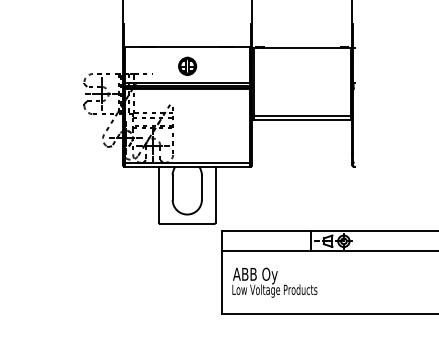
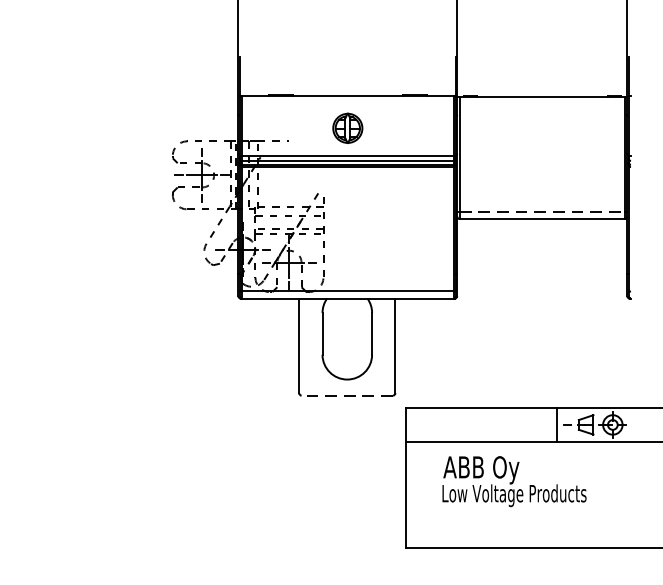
line: (302, 115) -> (542, 211), solid -> dashed
line: (187, 224) -> (347, 396), solid -> dashed
text: (274, 282) -> (513, 481), moved

